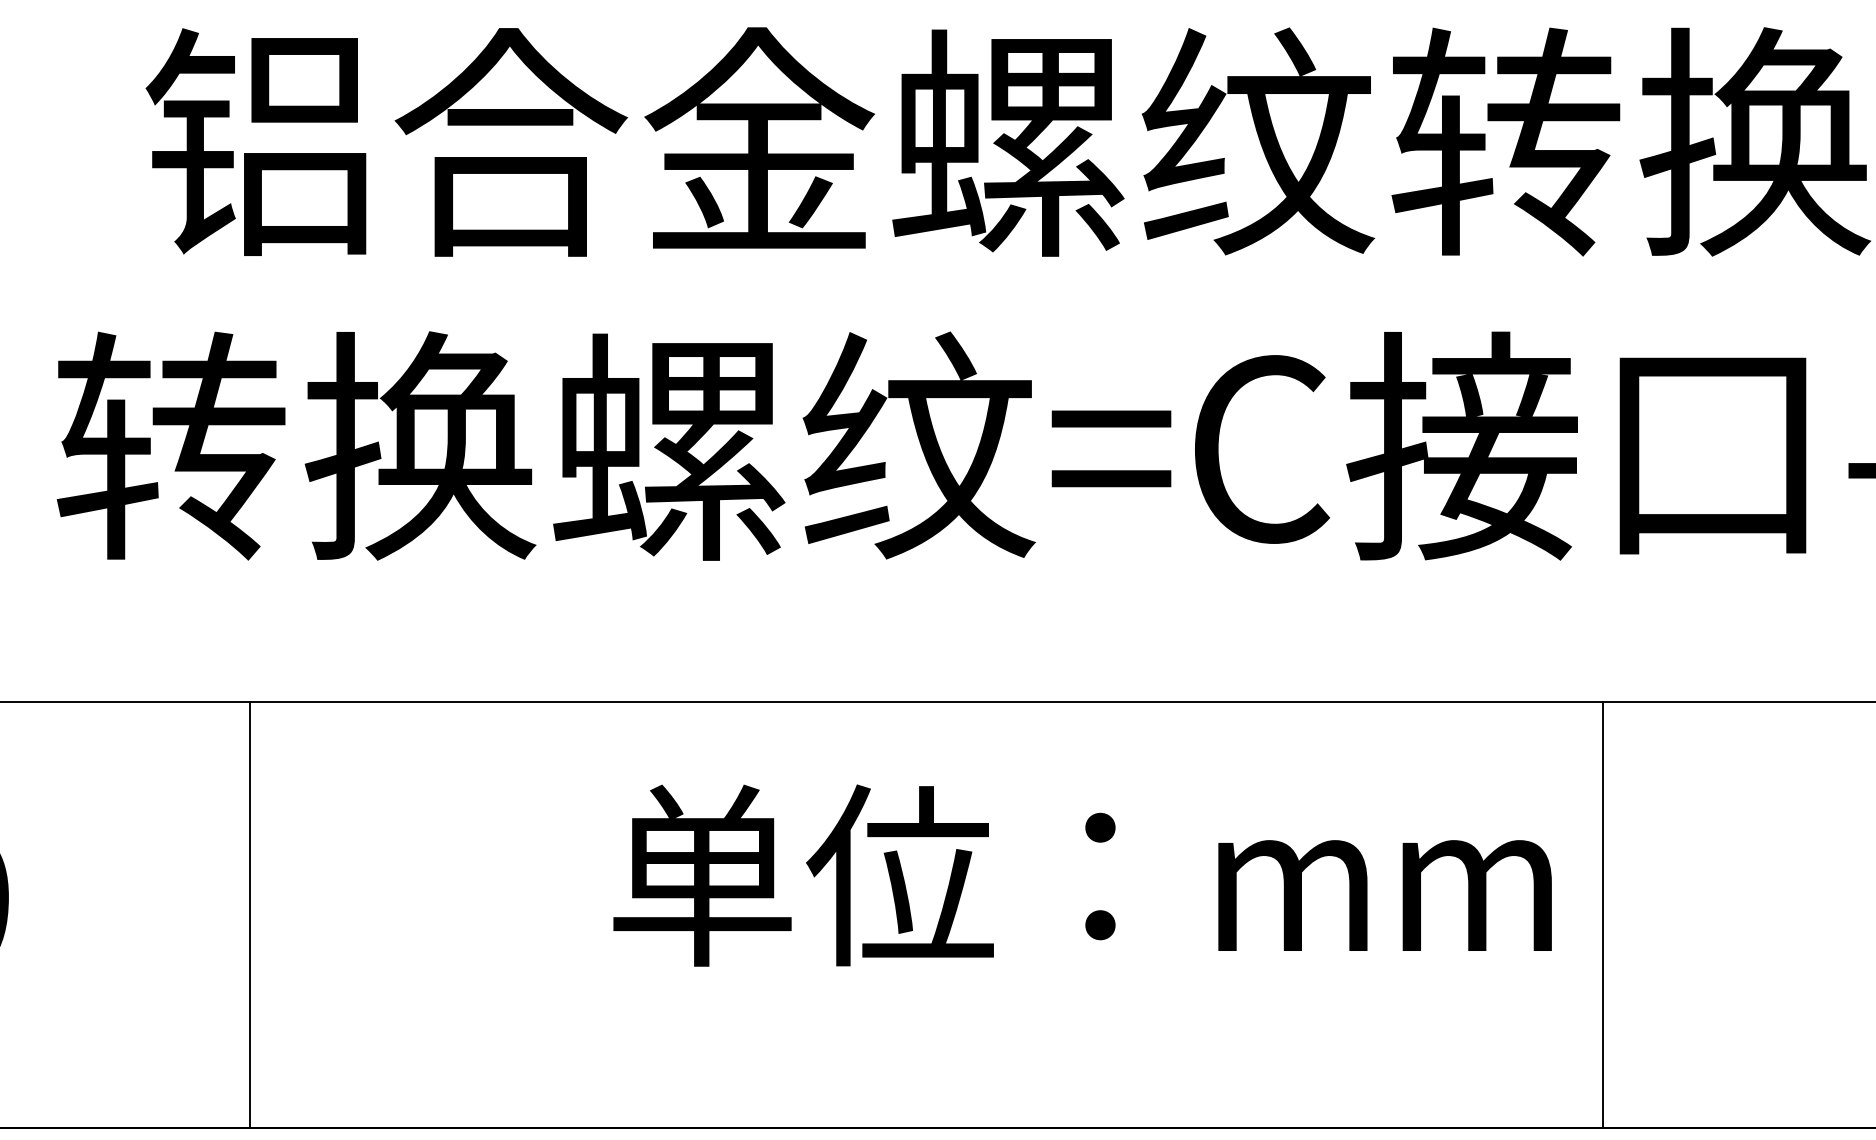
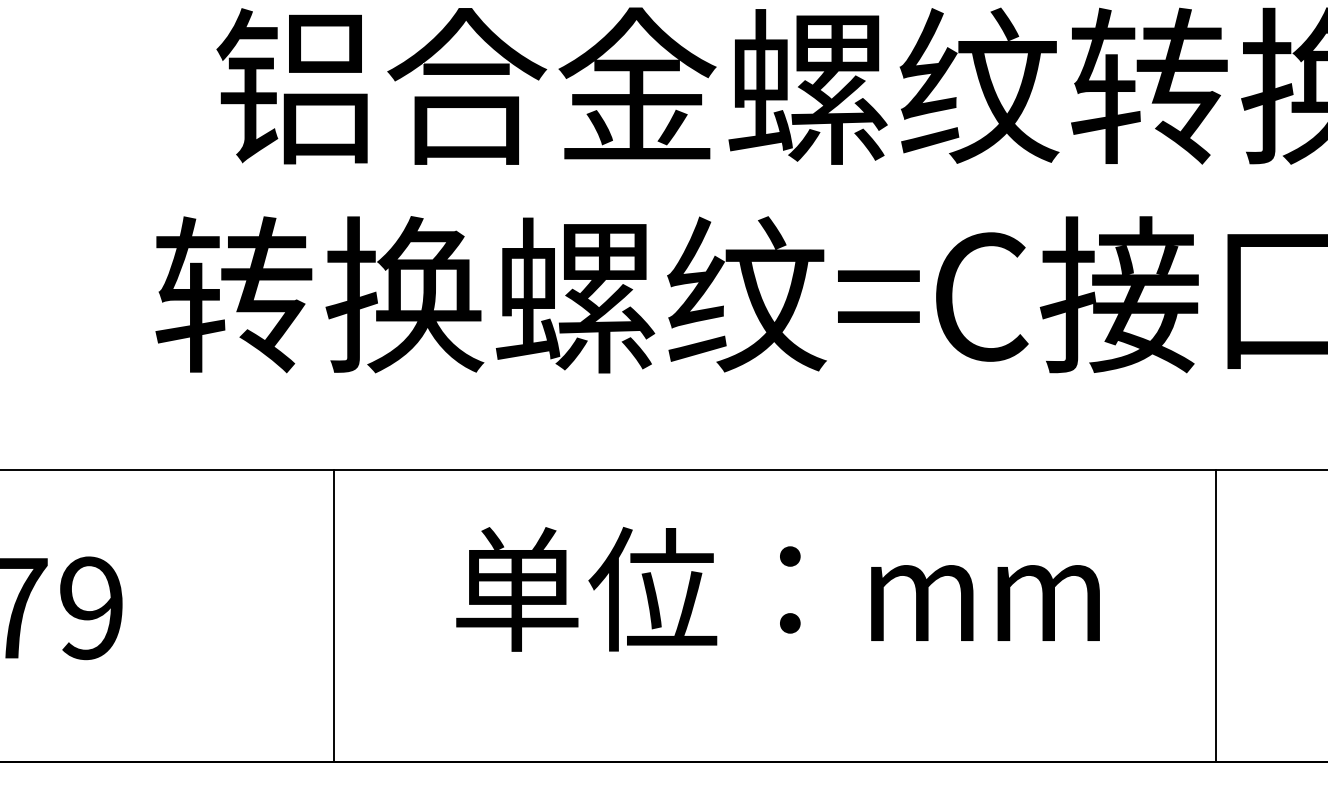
text: (1081, 875) -> (777, 589), moved
line: (249, 915) -> (333, 616), moved

